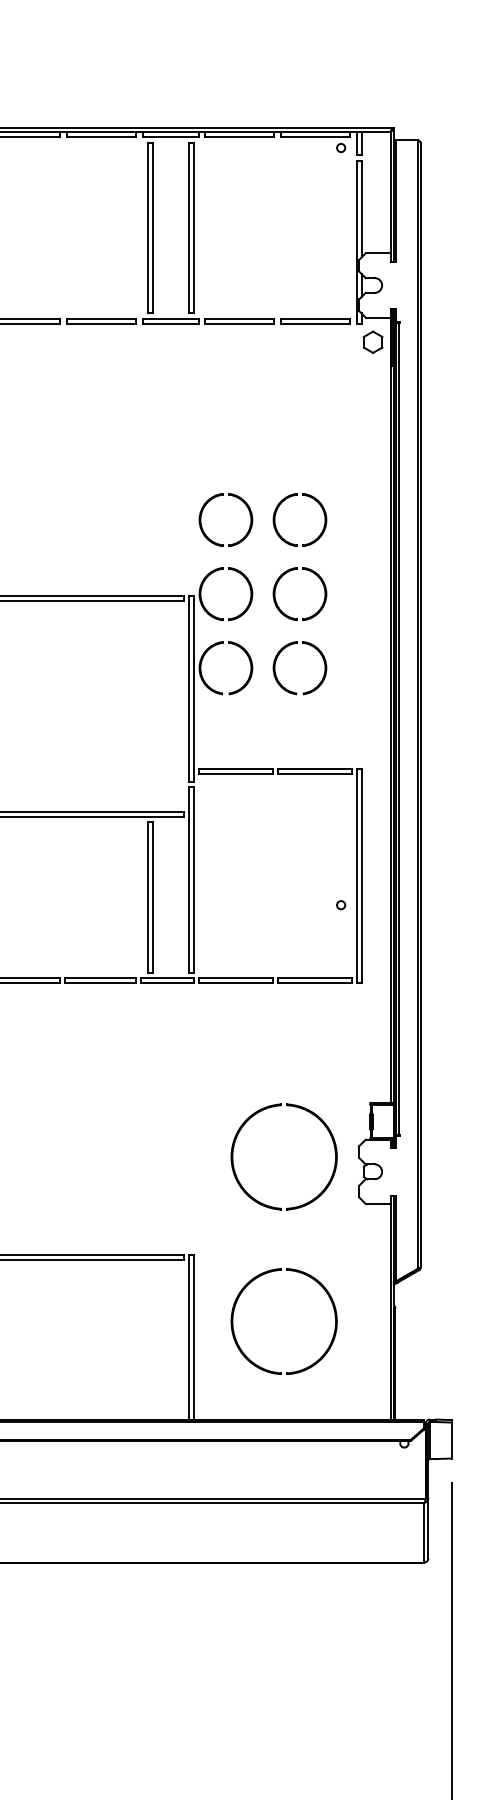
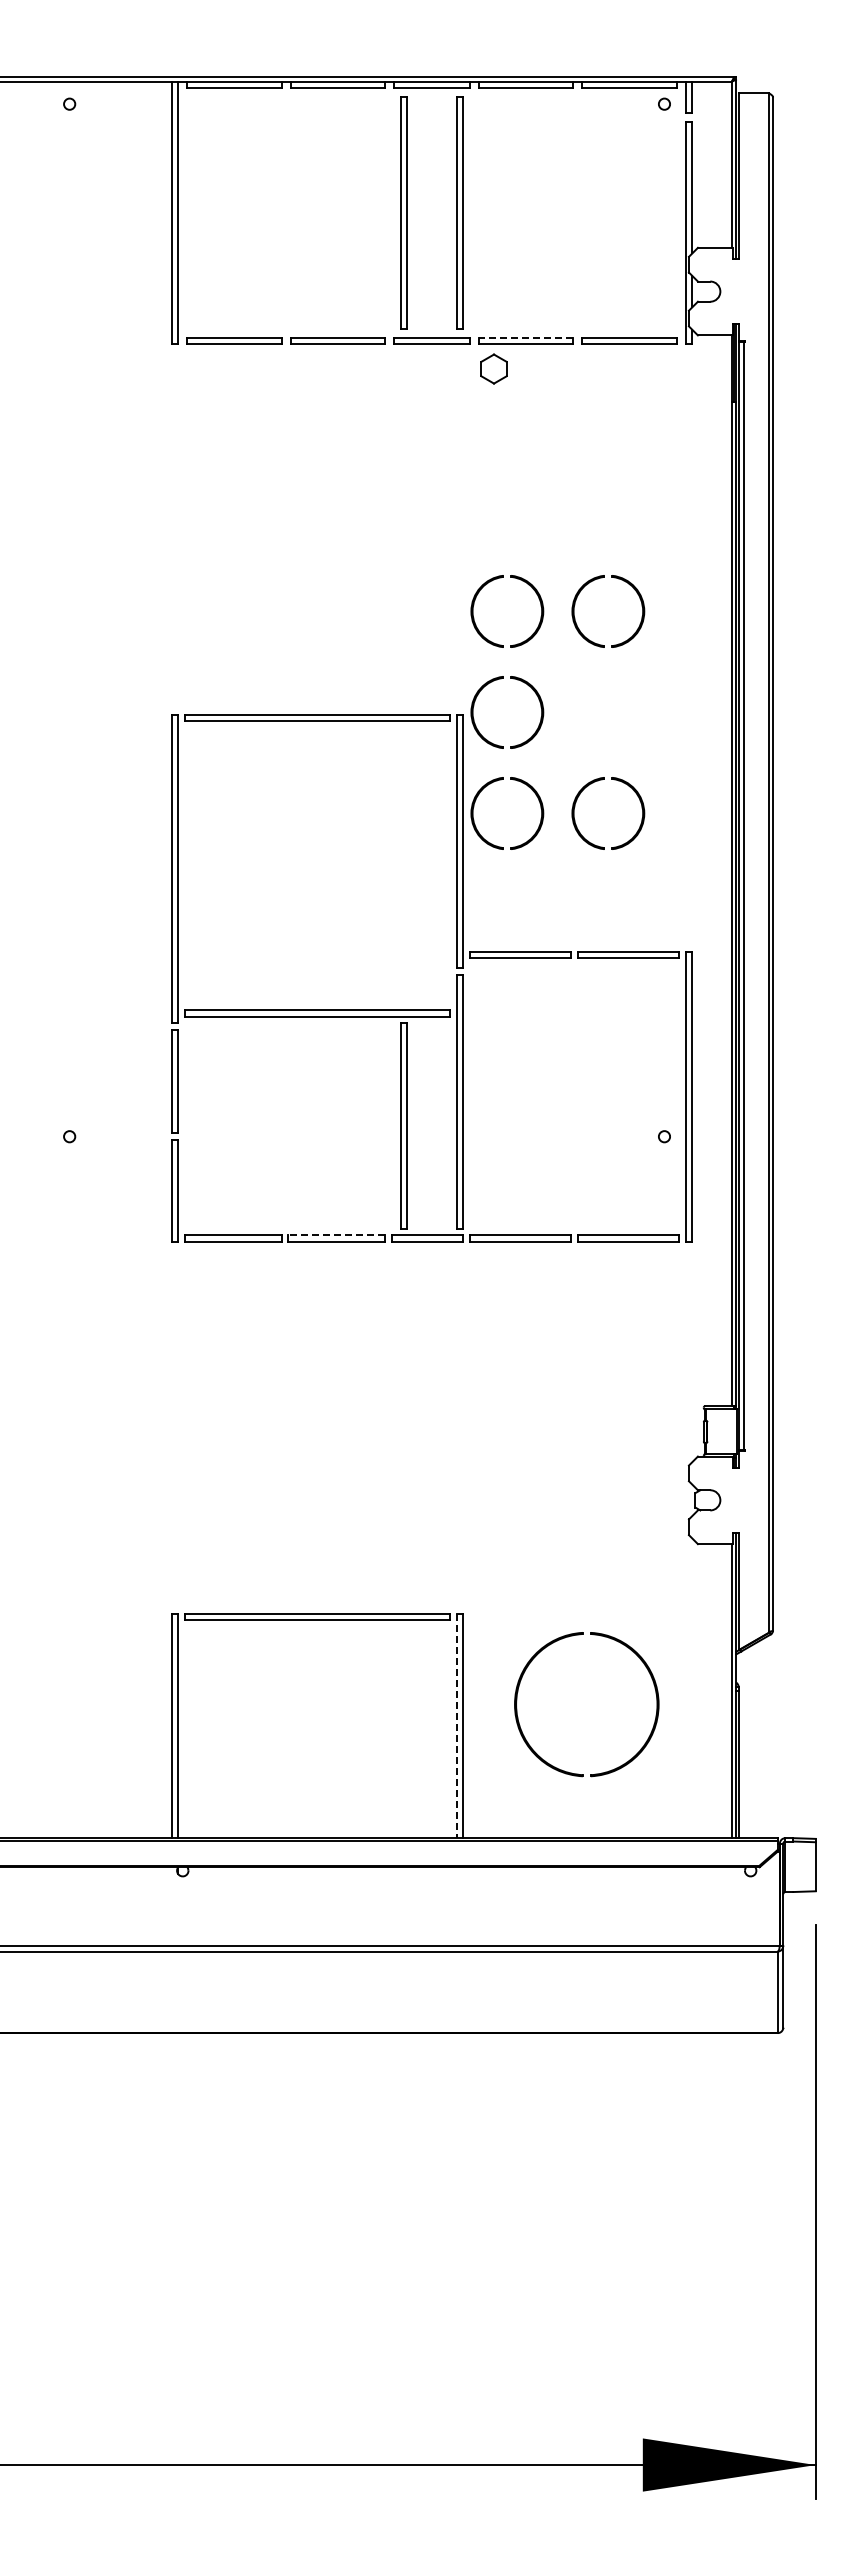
line: (239, 319) -> (525, 337), solid -> dashed
part: (372, 341) -> (493, 368), moved
part: (324, 590) -> (641, 707), removed
line: (100, 977) -> (336, 1235), solid -> dashed
part: (272, 1107) -> (571, 1412), removed
line: (188, 1337) -> (456, 1726), solid -> dashed

